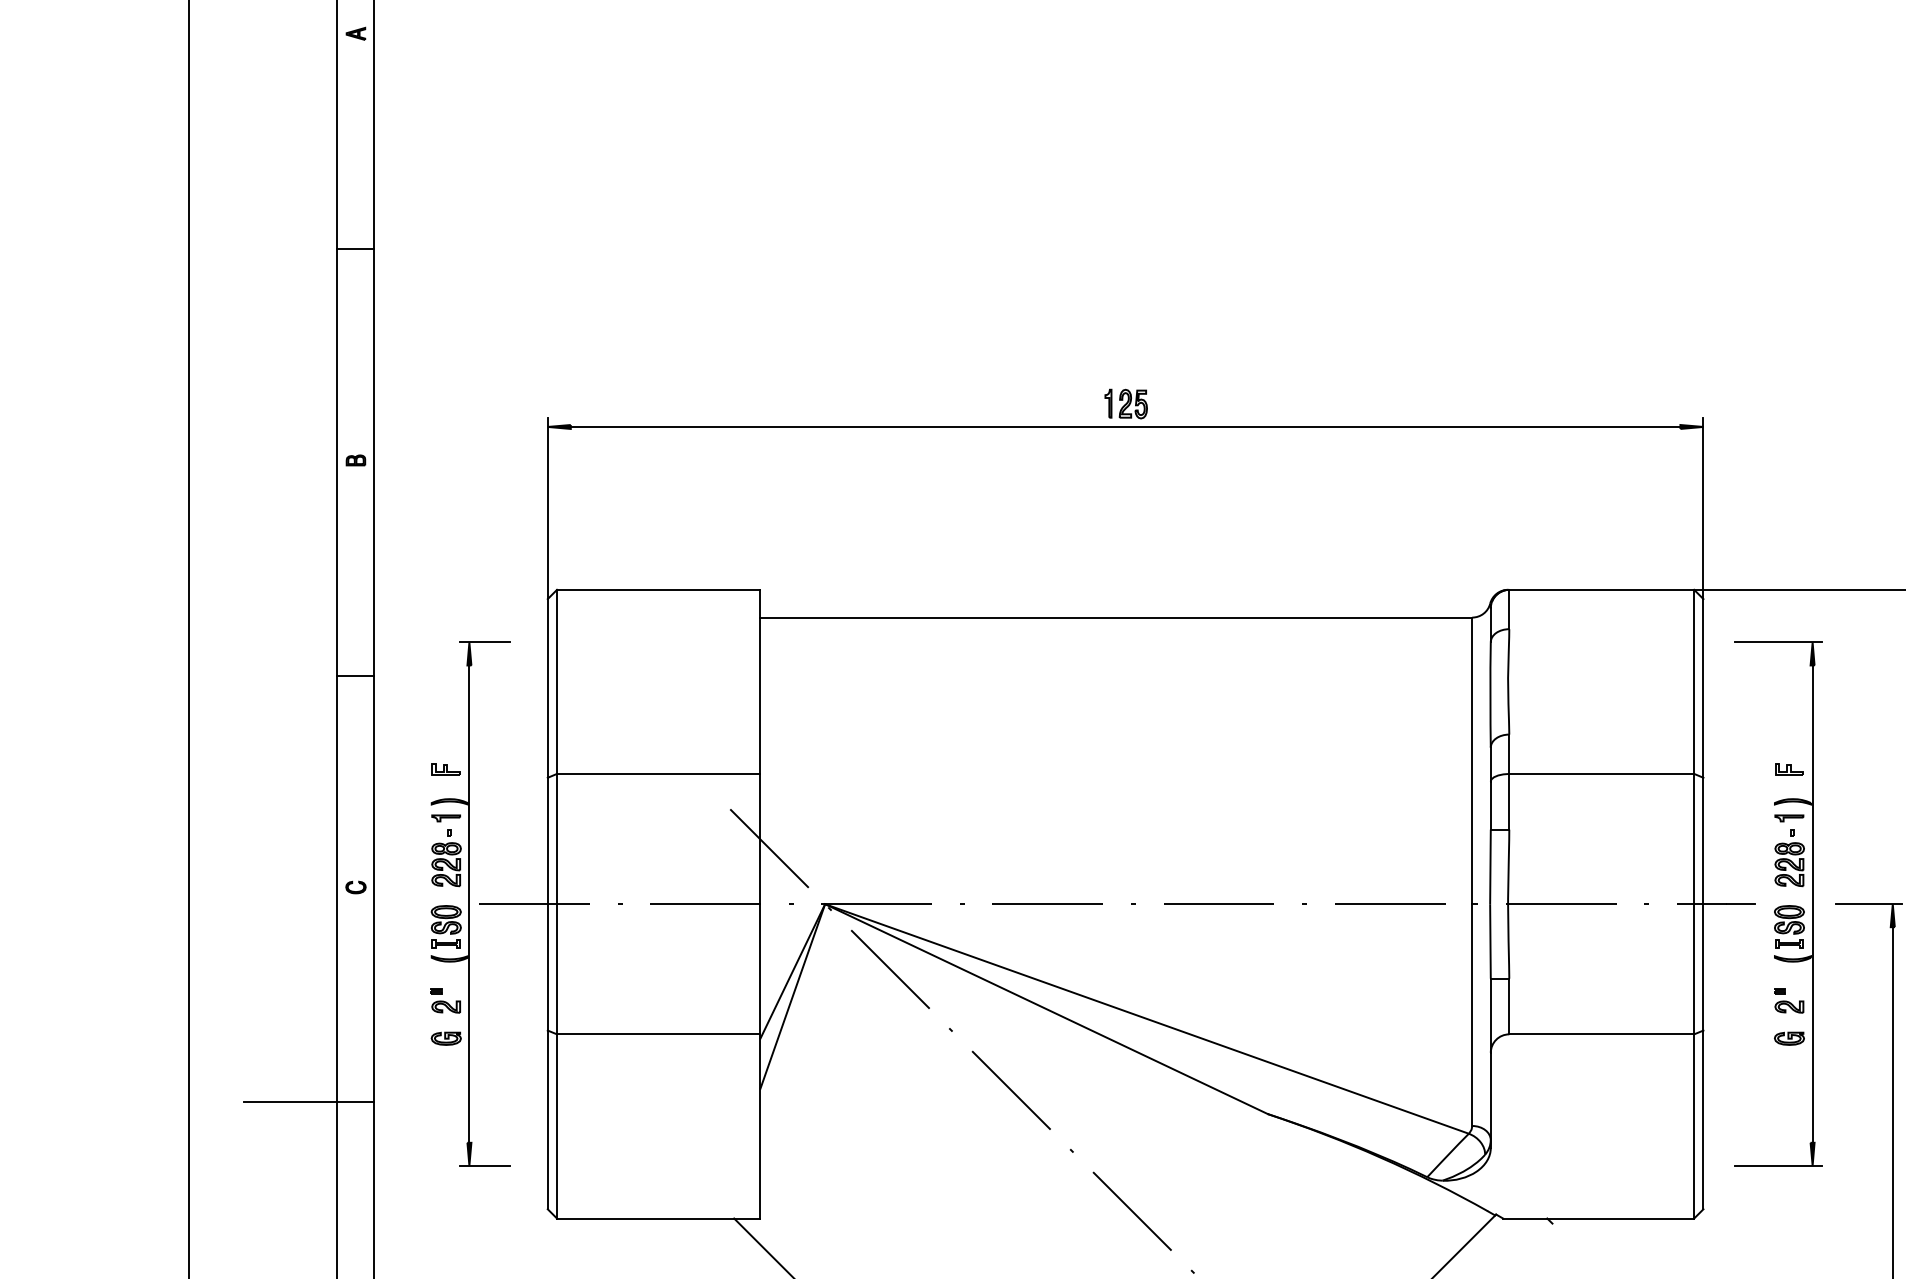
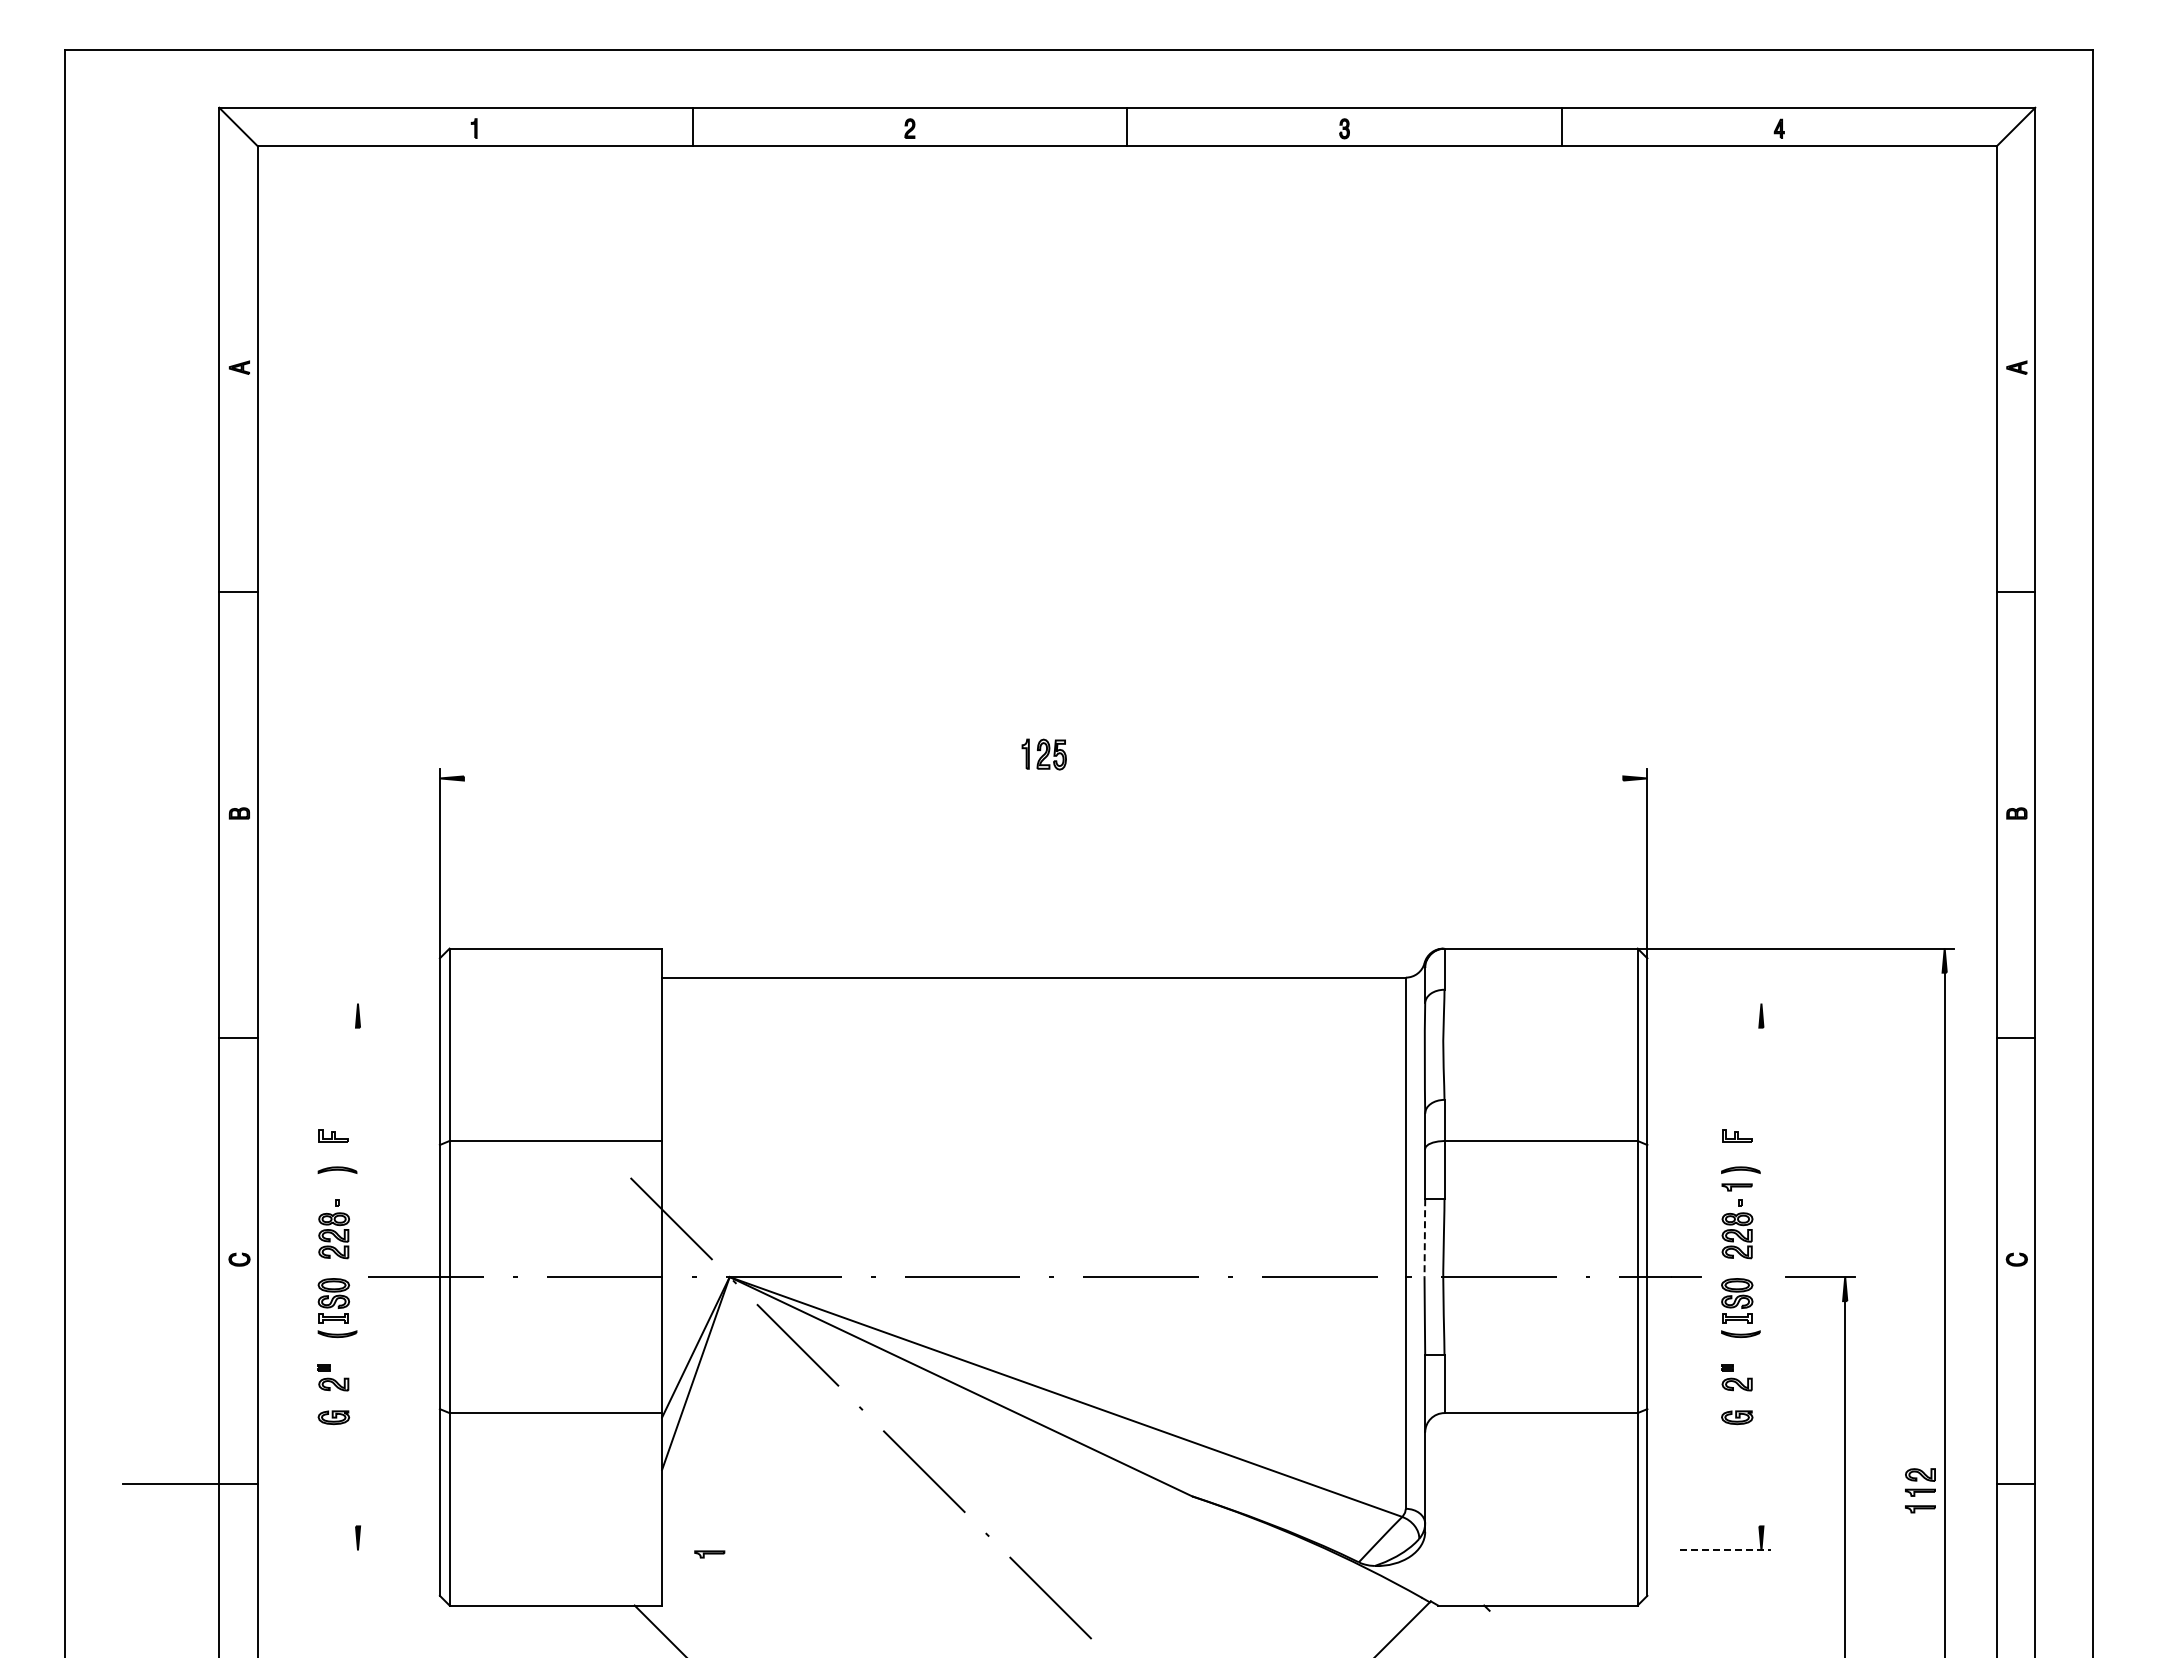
line: (1125, 426) -> (1043, 778), removed
line: (484, 642) -> (373, 1003), removed
line: (1778, 642) -> (1725, 1003), removed
part: (445, 818) -> (709, 1554), moved
line: (1490, 866) -> (1424, 1237), solid -> dashed
line: (469, 903) -> (358, 1276), removed
line: (1812, 903) -> (1761, 1276), removed
line: (484, 1165) -> (373, 1550), removed
line: (1779, 1165) -> (1726, 1550), solid -> dashed

